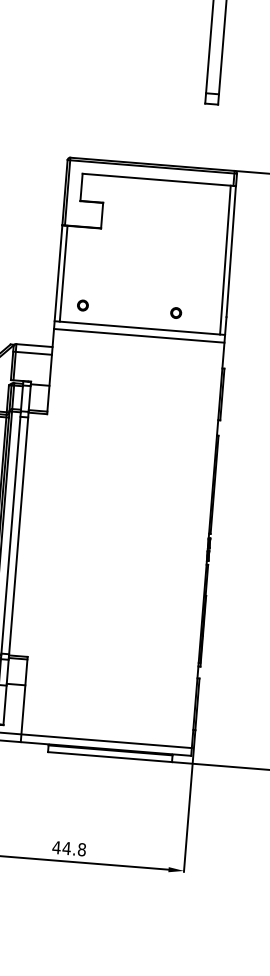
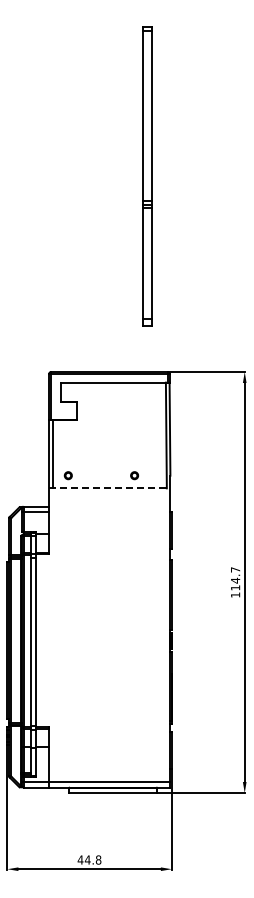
line: (139, 328) -> (109, 488), solid -> dashed
line: (138, 335) -> (109, 493), removed

